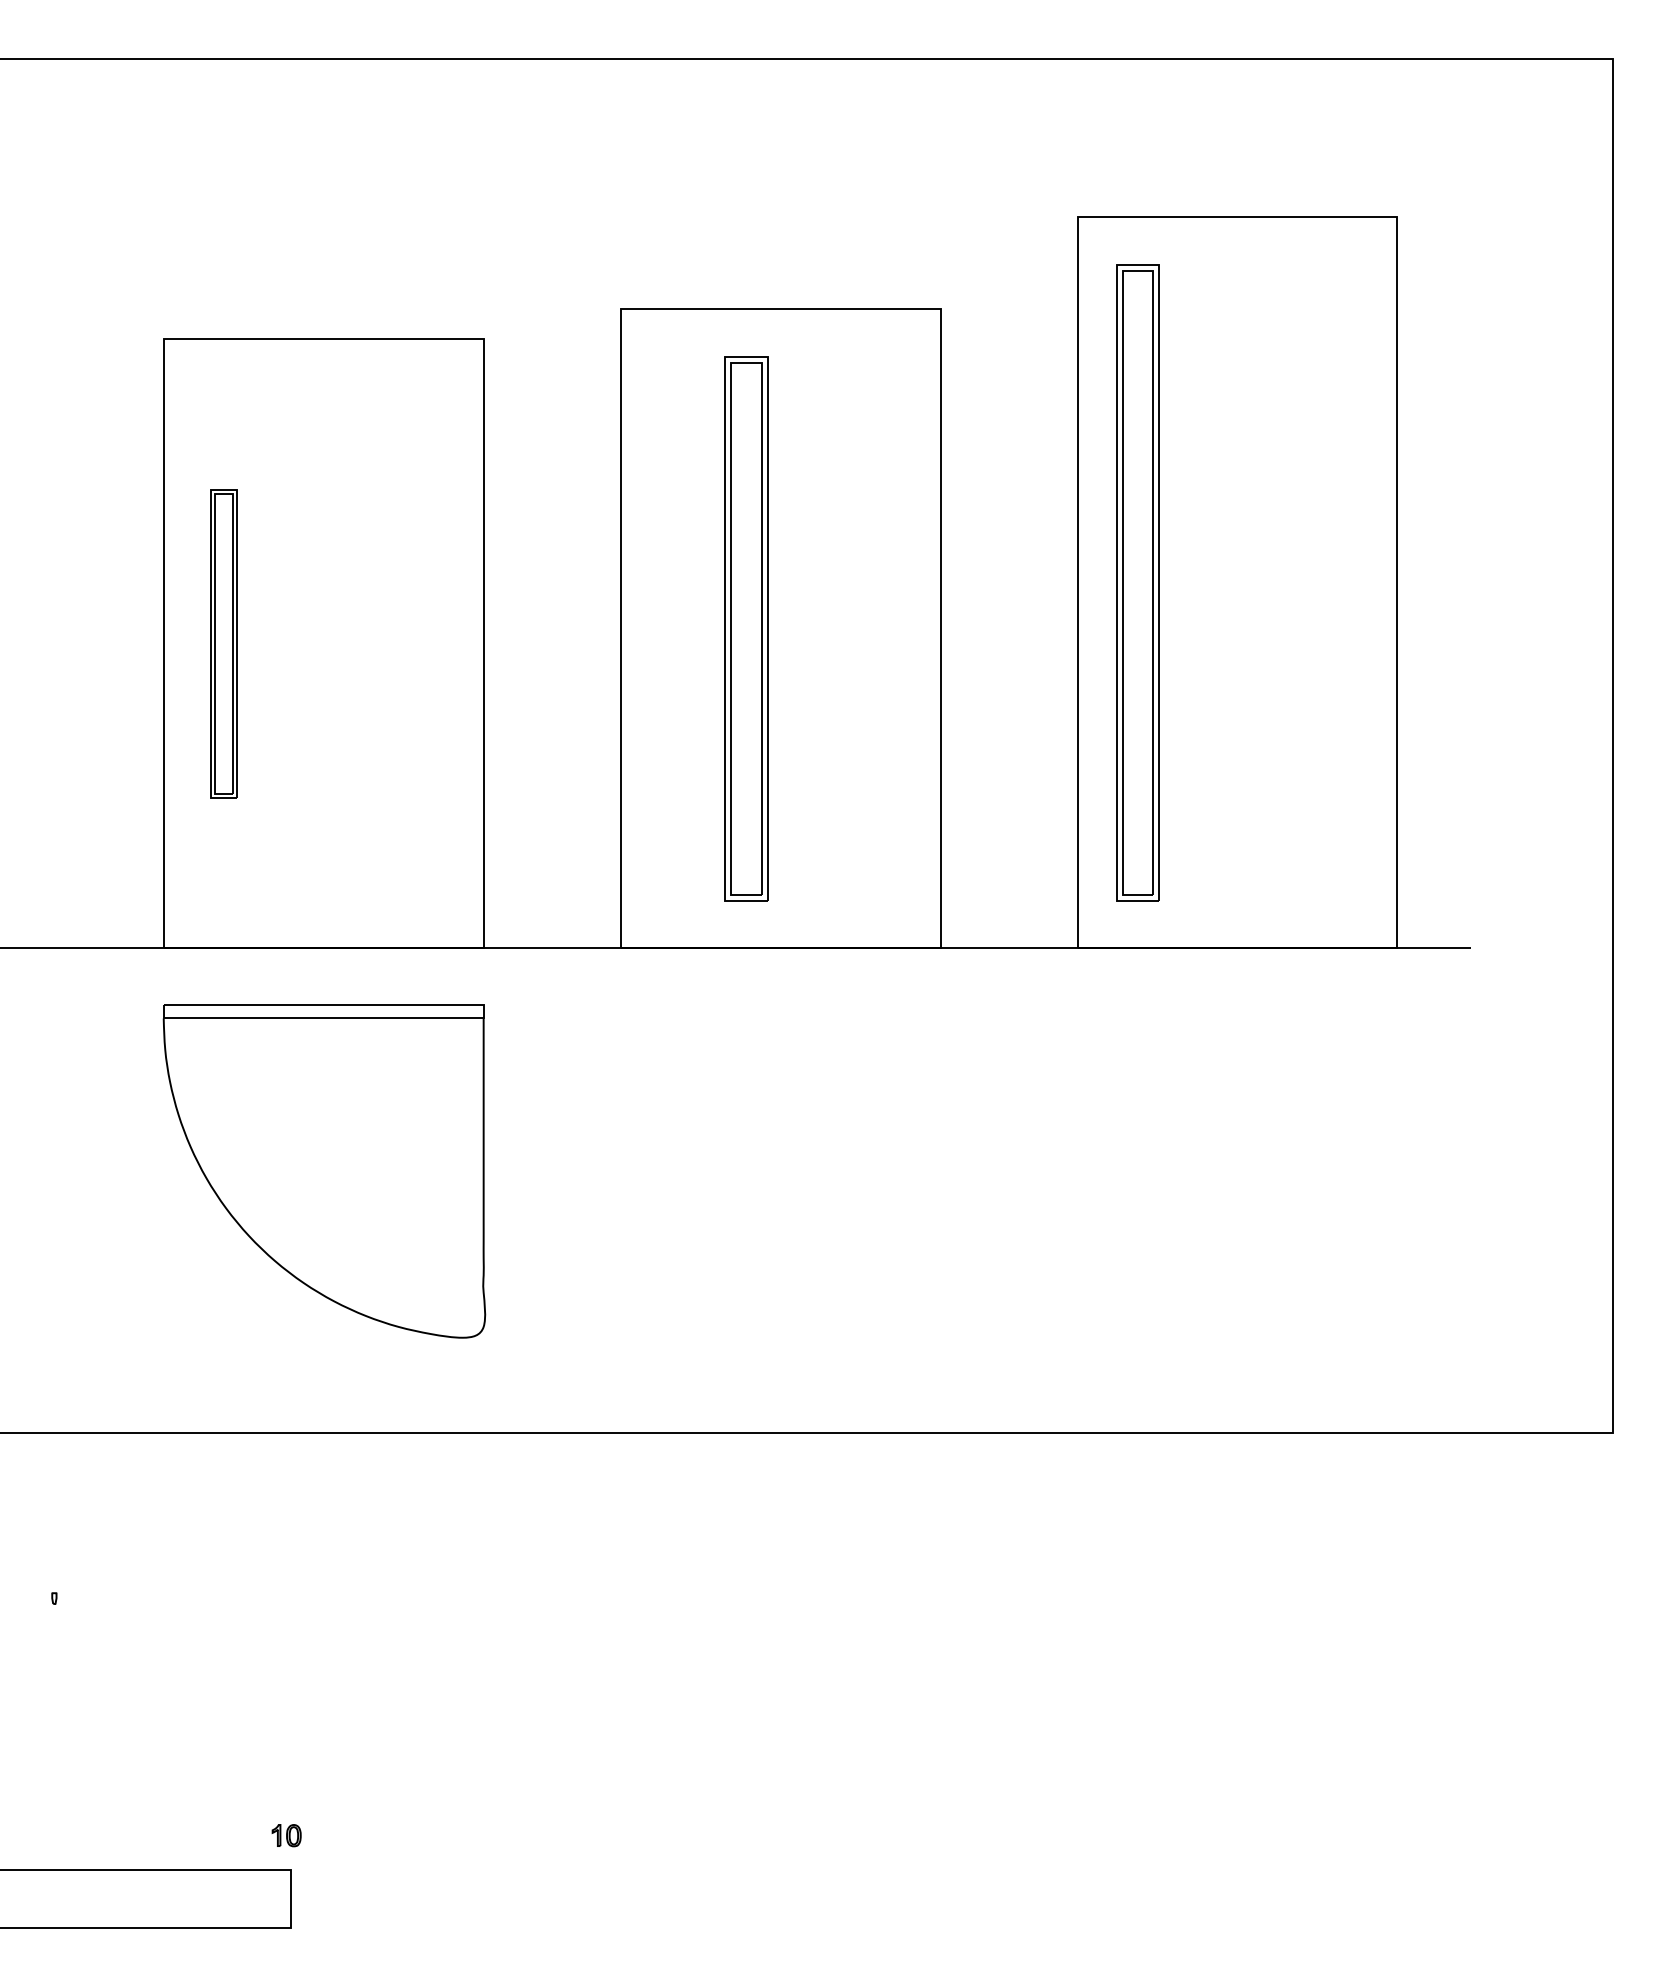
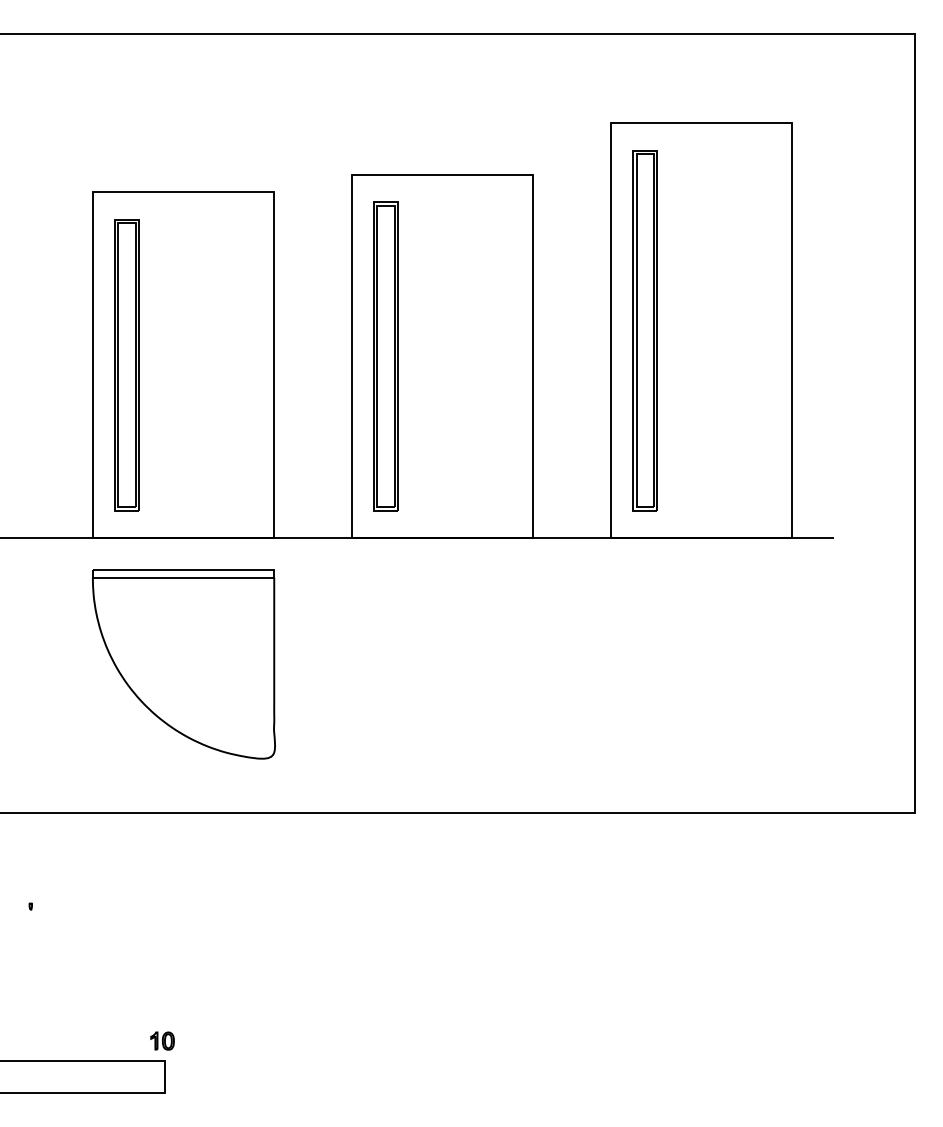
part: (745, 628) -> (385, 356), moved
part: (223, 644) -> (126, 365), size x1.67
part: (286, 1834) -> (162, 1040), size x1.43

